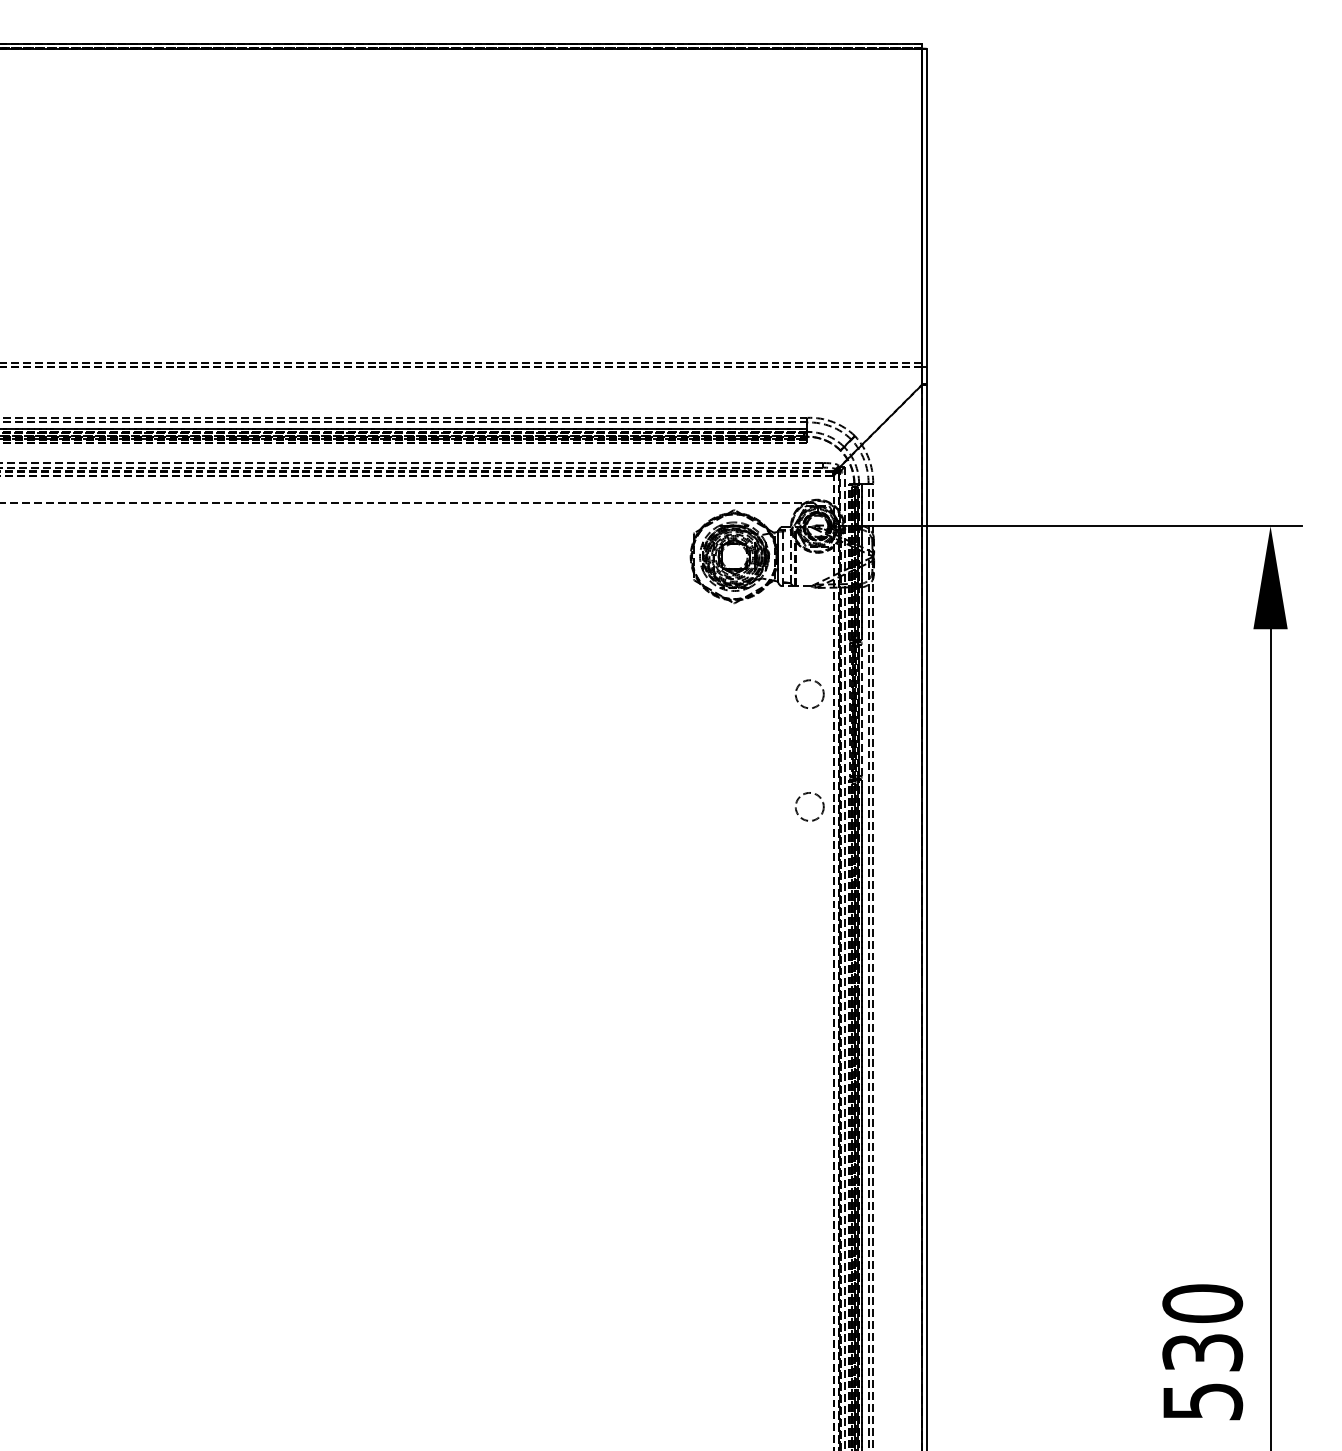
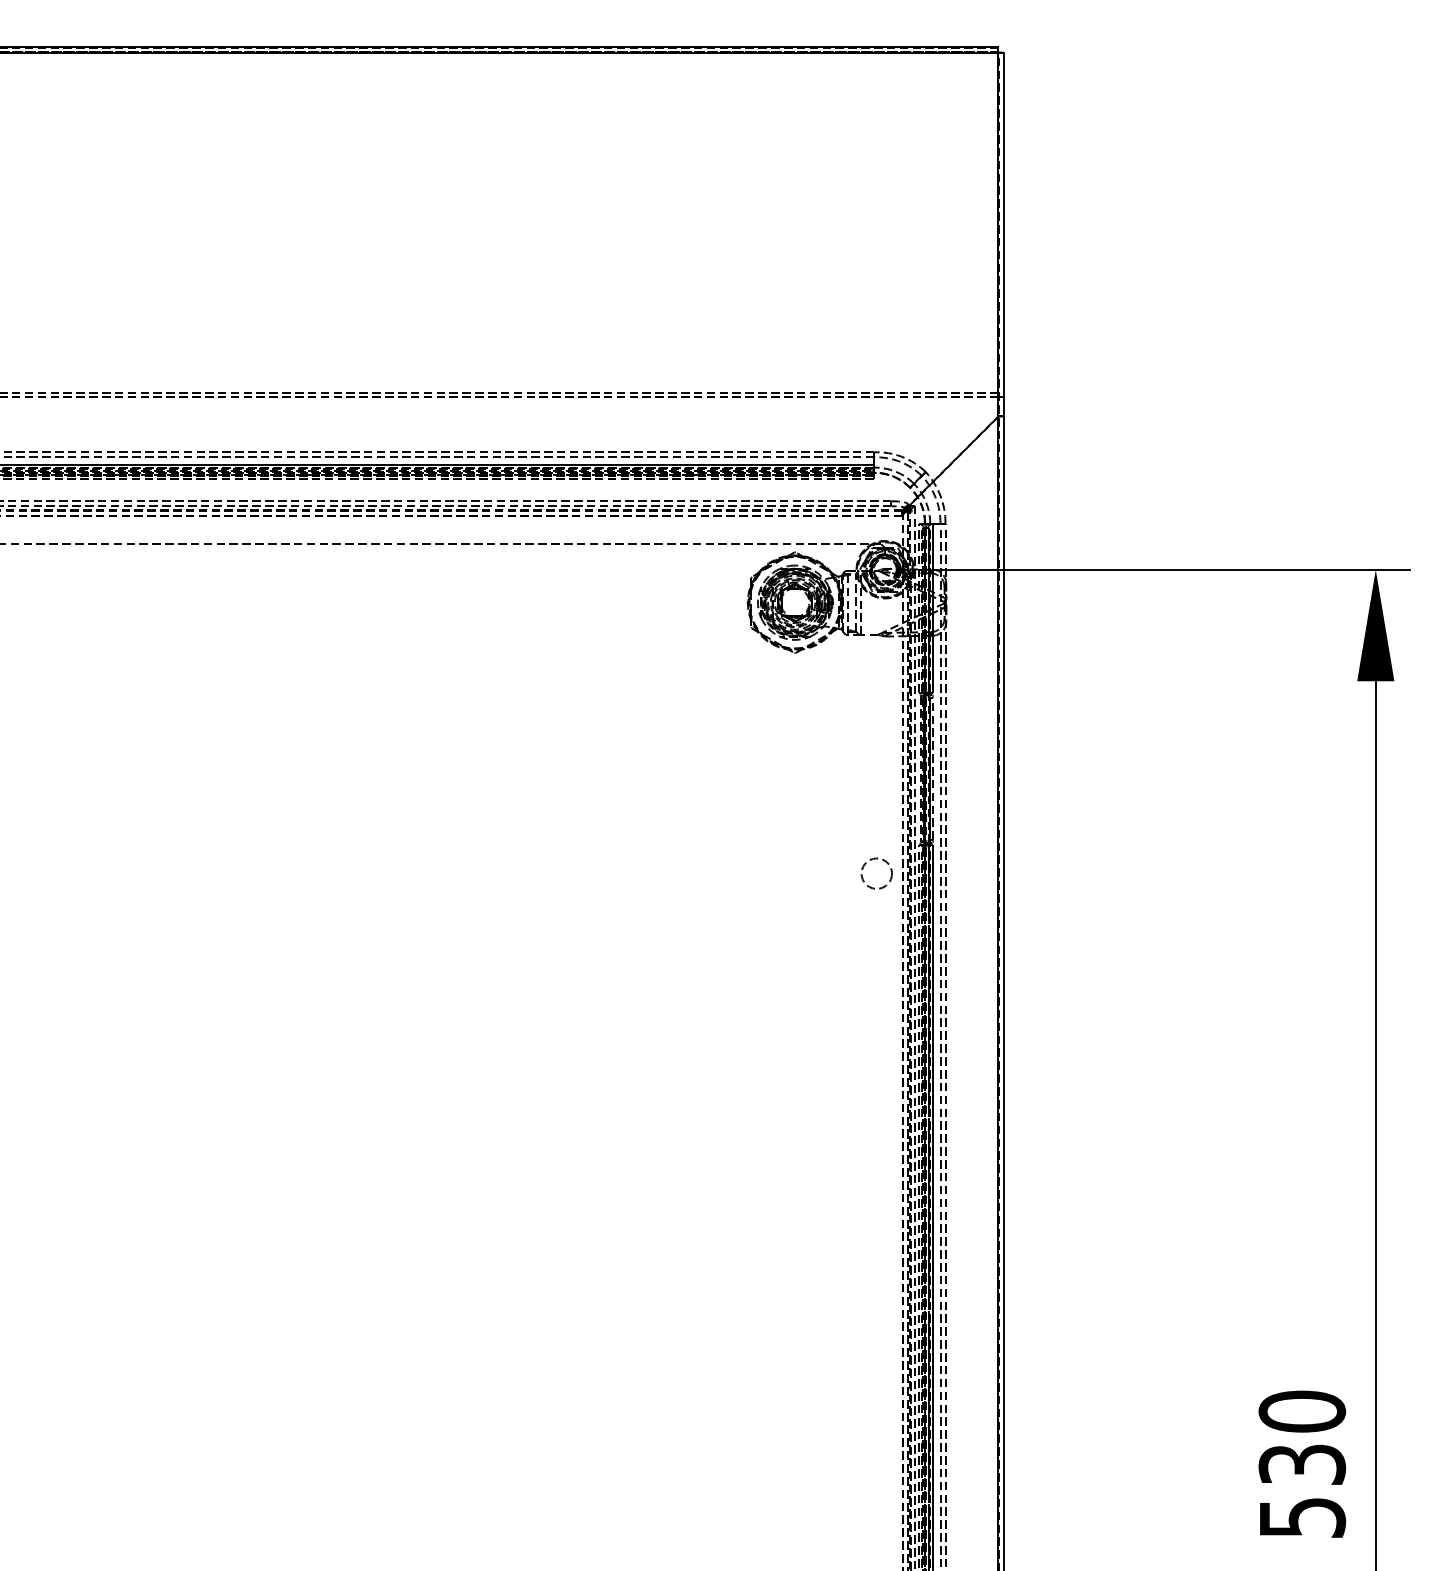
circle: (809, 694) -> (876, 751), removed

